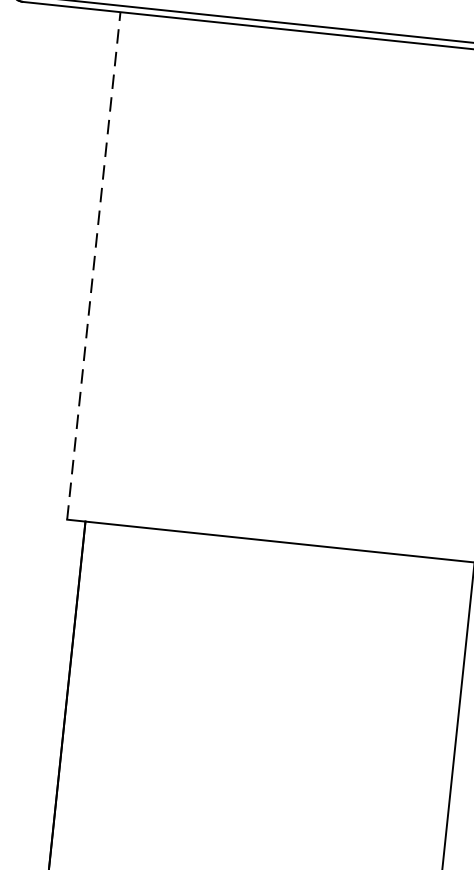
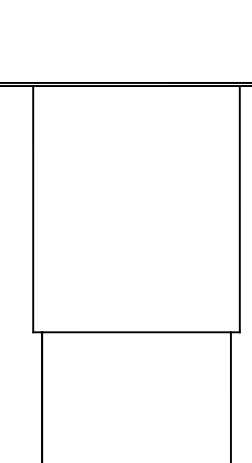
line: (94, 264) -> (33, 208), dashed -> solid

